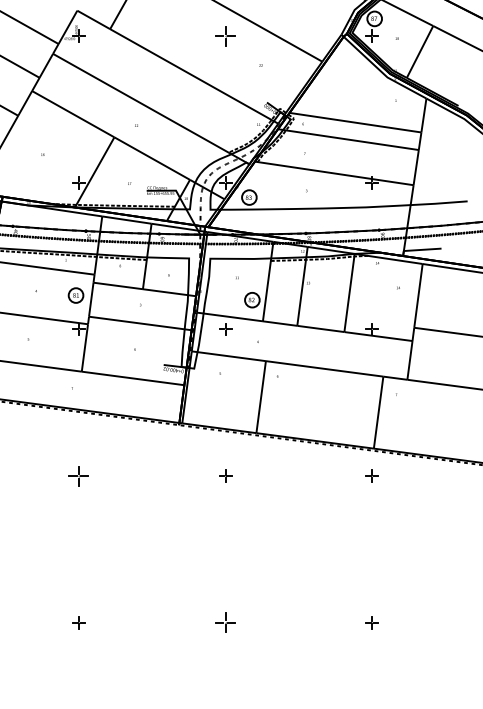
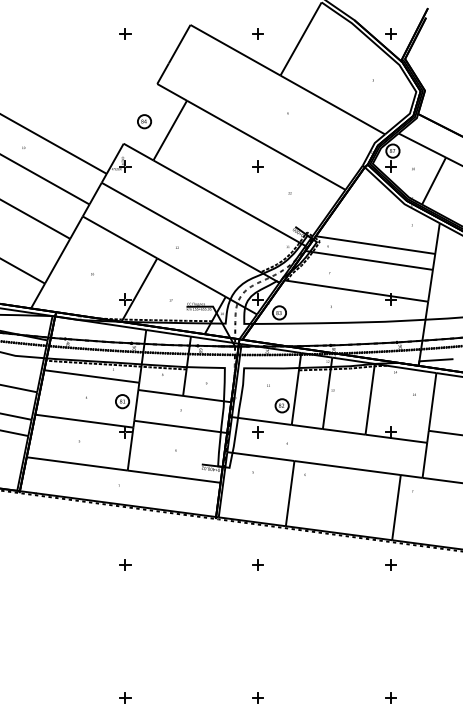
part: (225, 35) -> (257, 166), size x0.62
part: (79, 475) -> (125, 564), size x0.62
part: (225, 622) -> (257, 697), size x0.62

